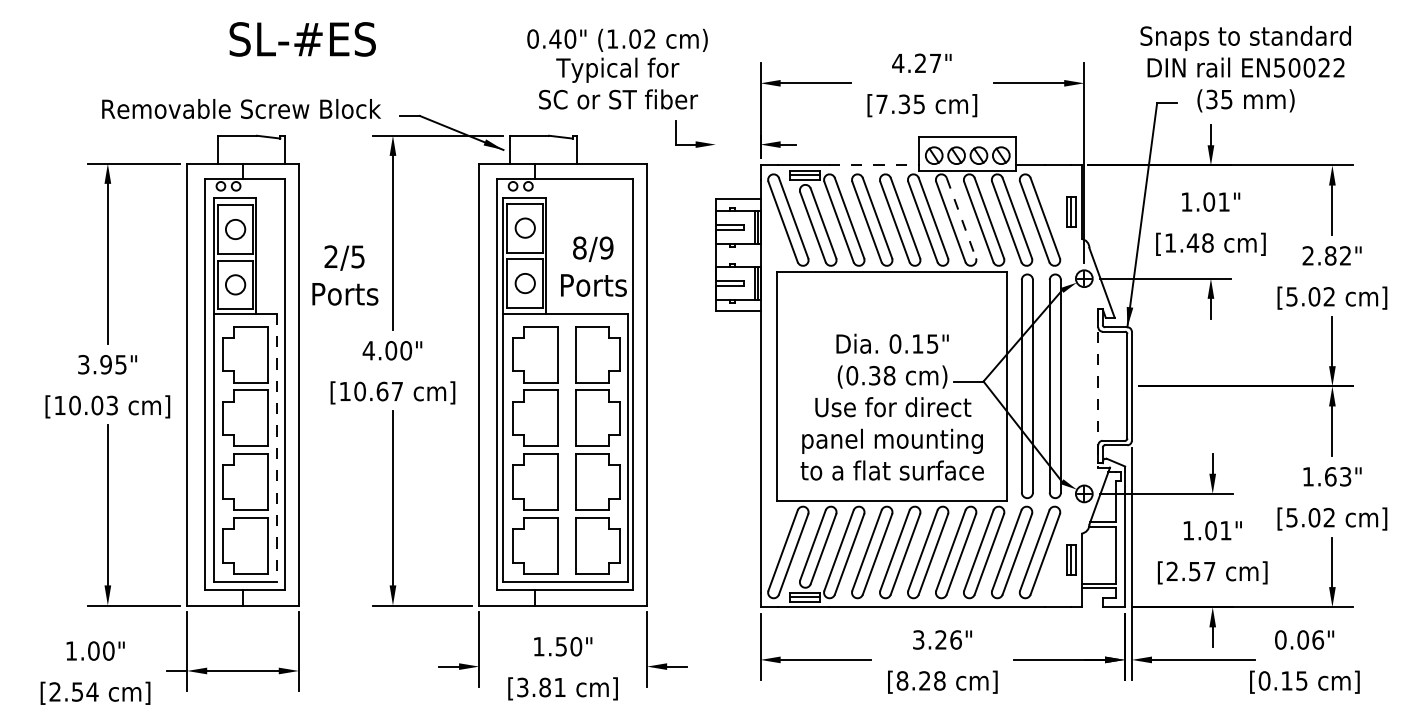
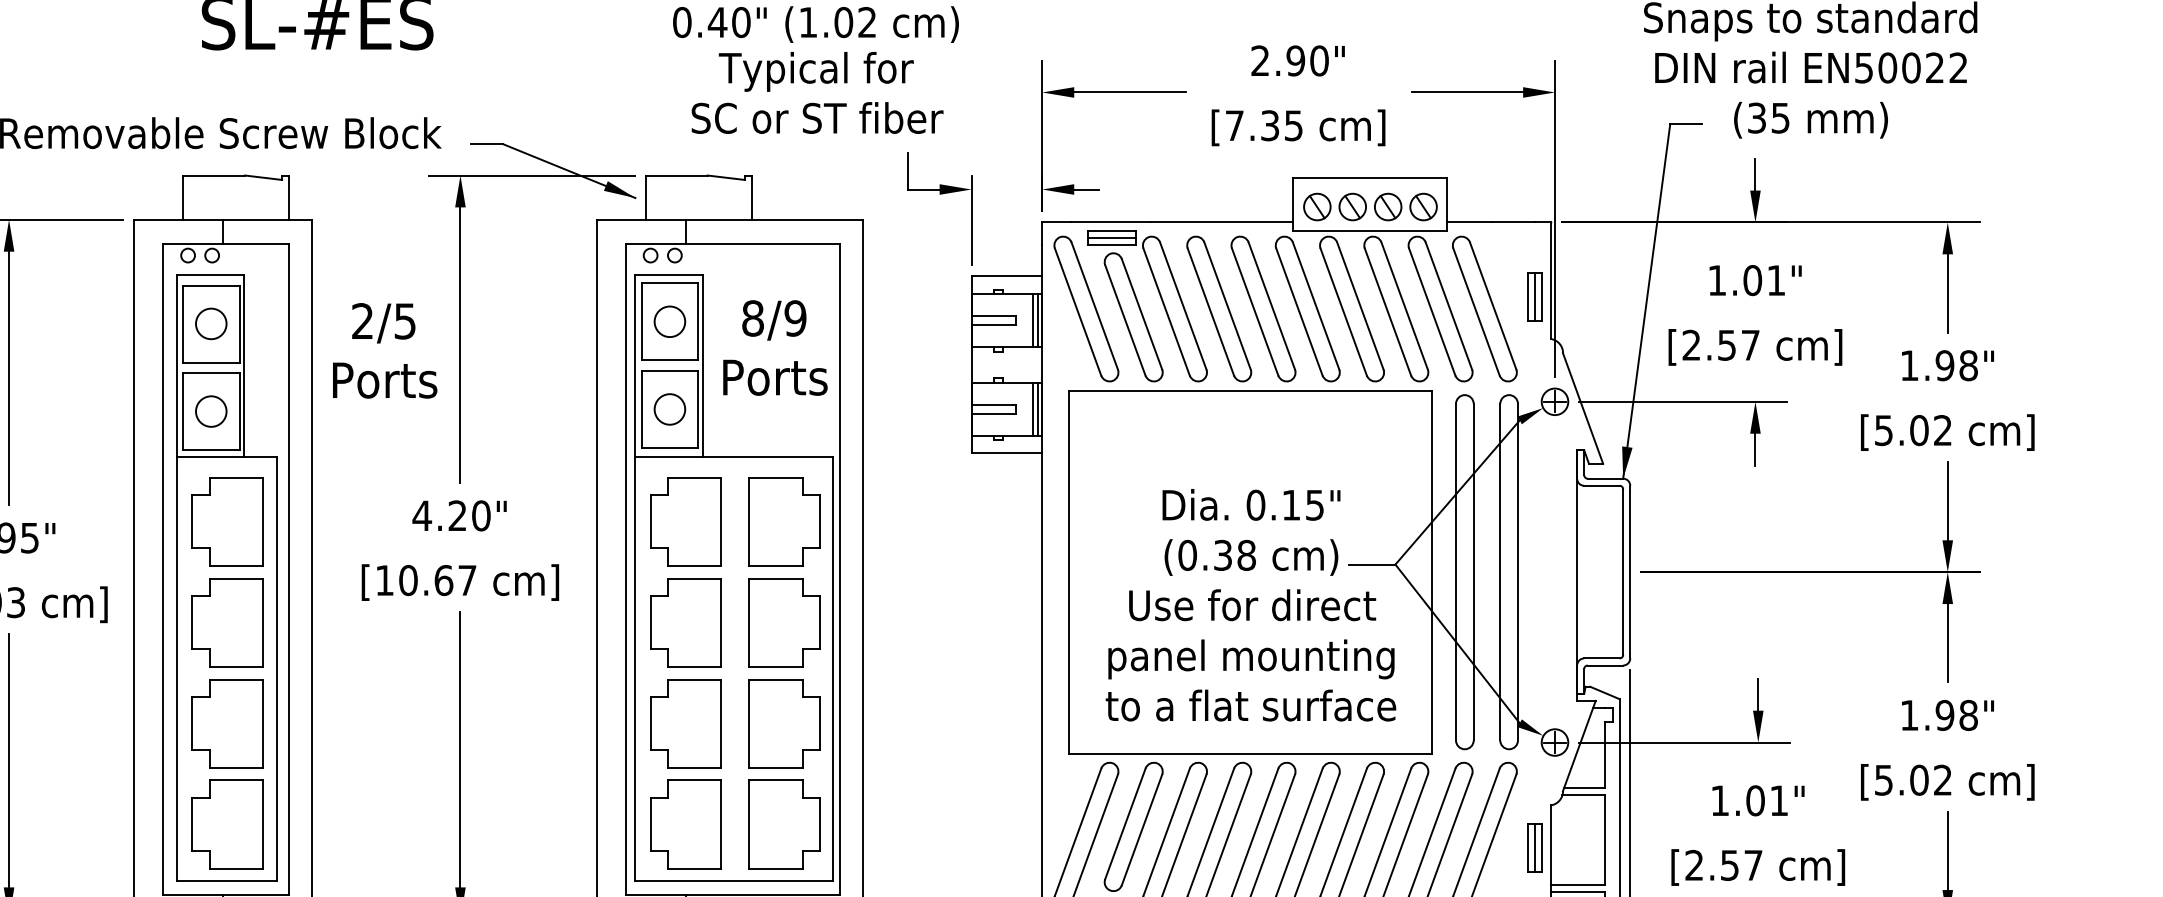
text: (916, 63) -> (1289, 61), 4.27" -> 2.90"
line: (715, 164) -> (971, 221), added
line: (873, 165) -> (1221, 222), dashed -> solid
line: (961, 218) -> (1360, 306), dashed -> solid
text: (1189, 242) -> (1721, 344), [1.48 -> [2.57
text: (1326, 255) -> (1938, 365), 2.82" -> 1.98"
text: (593, 266) -> (774, 347), moved
text: (345, 275) -> (385, 350), moved
text: (391, 350) -> (458, 515), 4.00" -> 4.20"
line: (1098, 389) -> (1577, 577), dashed -> solid
line: (276, 447) -> (276, 669), dashed -> solid
text: (1337, 476) -> (1955, 714), 1.63" -> 1.98"

